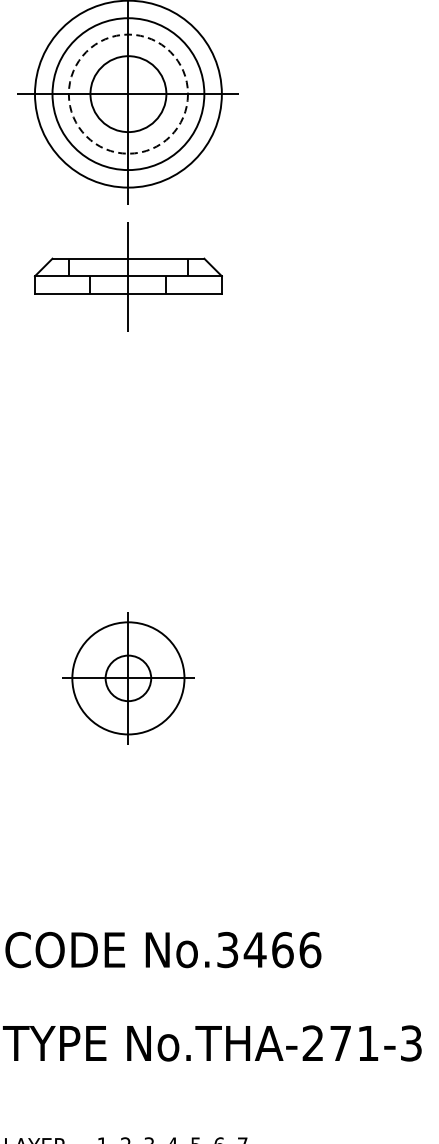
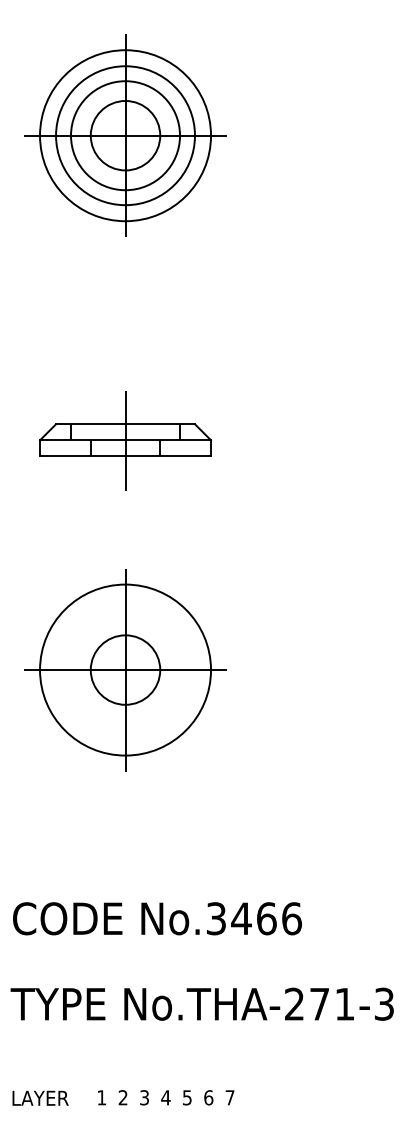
circle: (128, 93) -> (125, 135), dashed -> solid
part: (128, 276) -> (125, 440), moved
part: (128, 678) -> (125, 670), size x1.67

